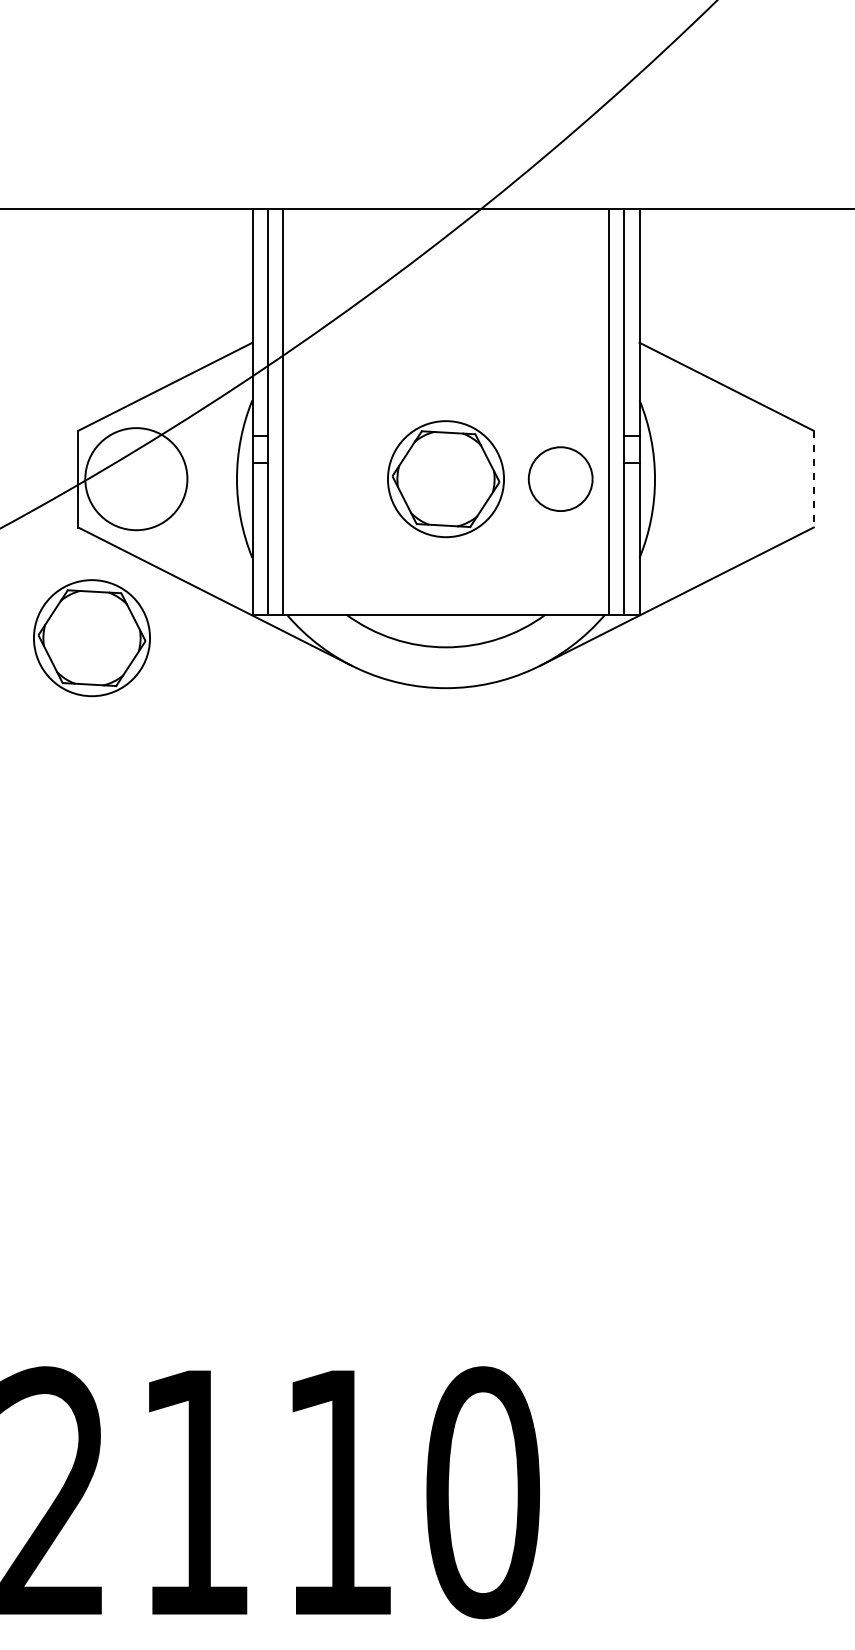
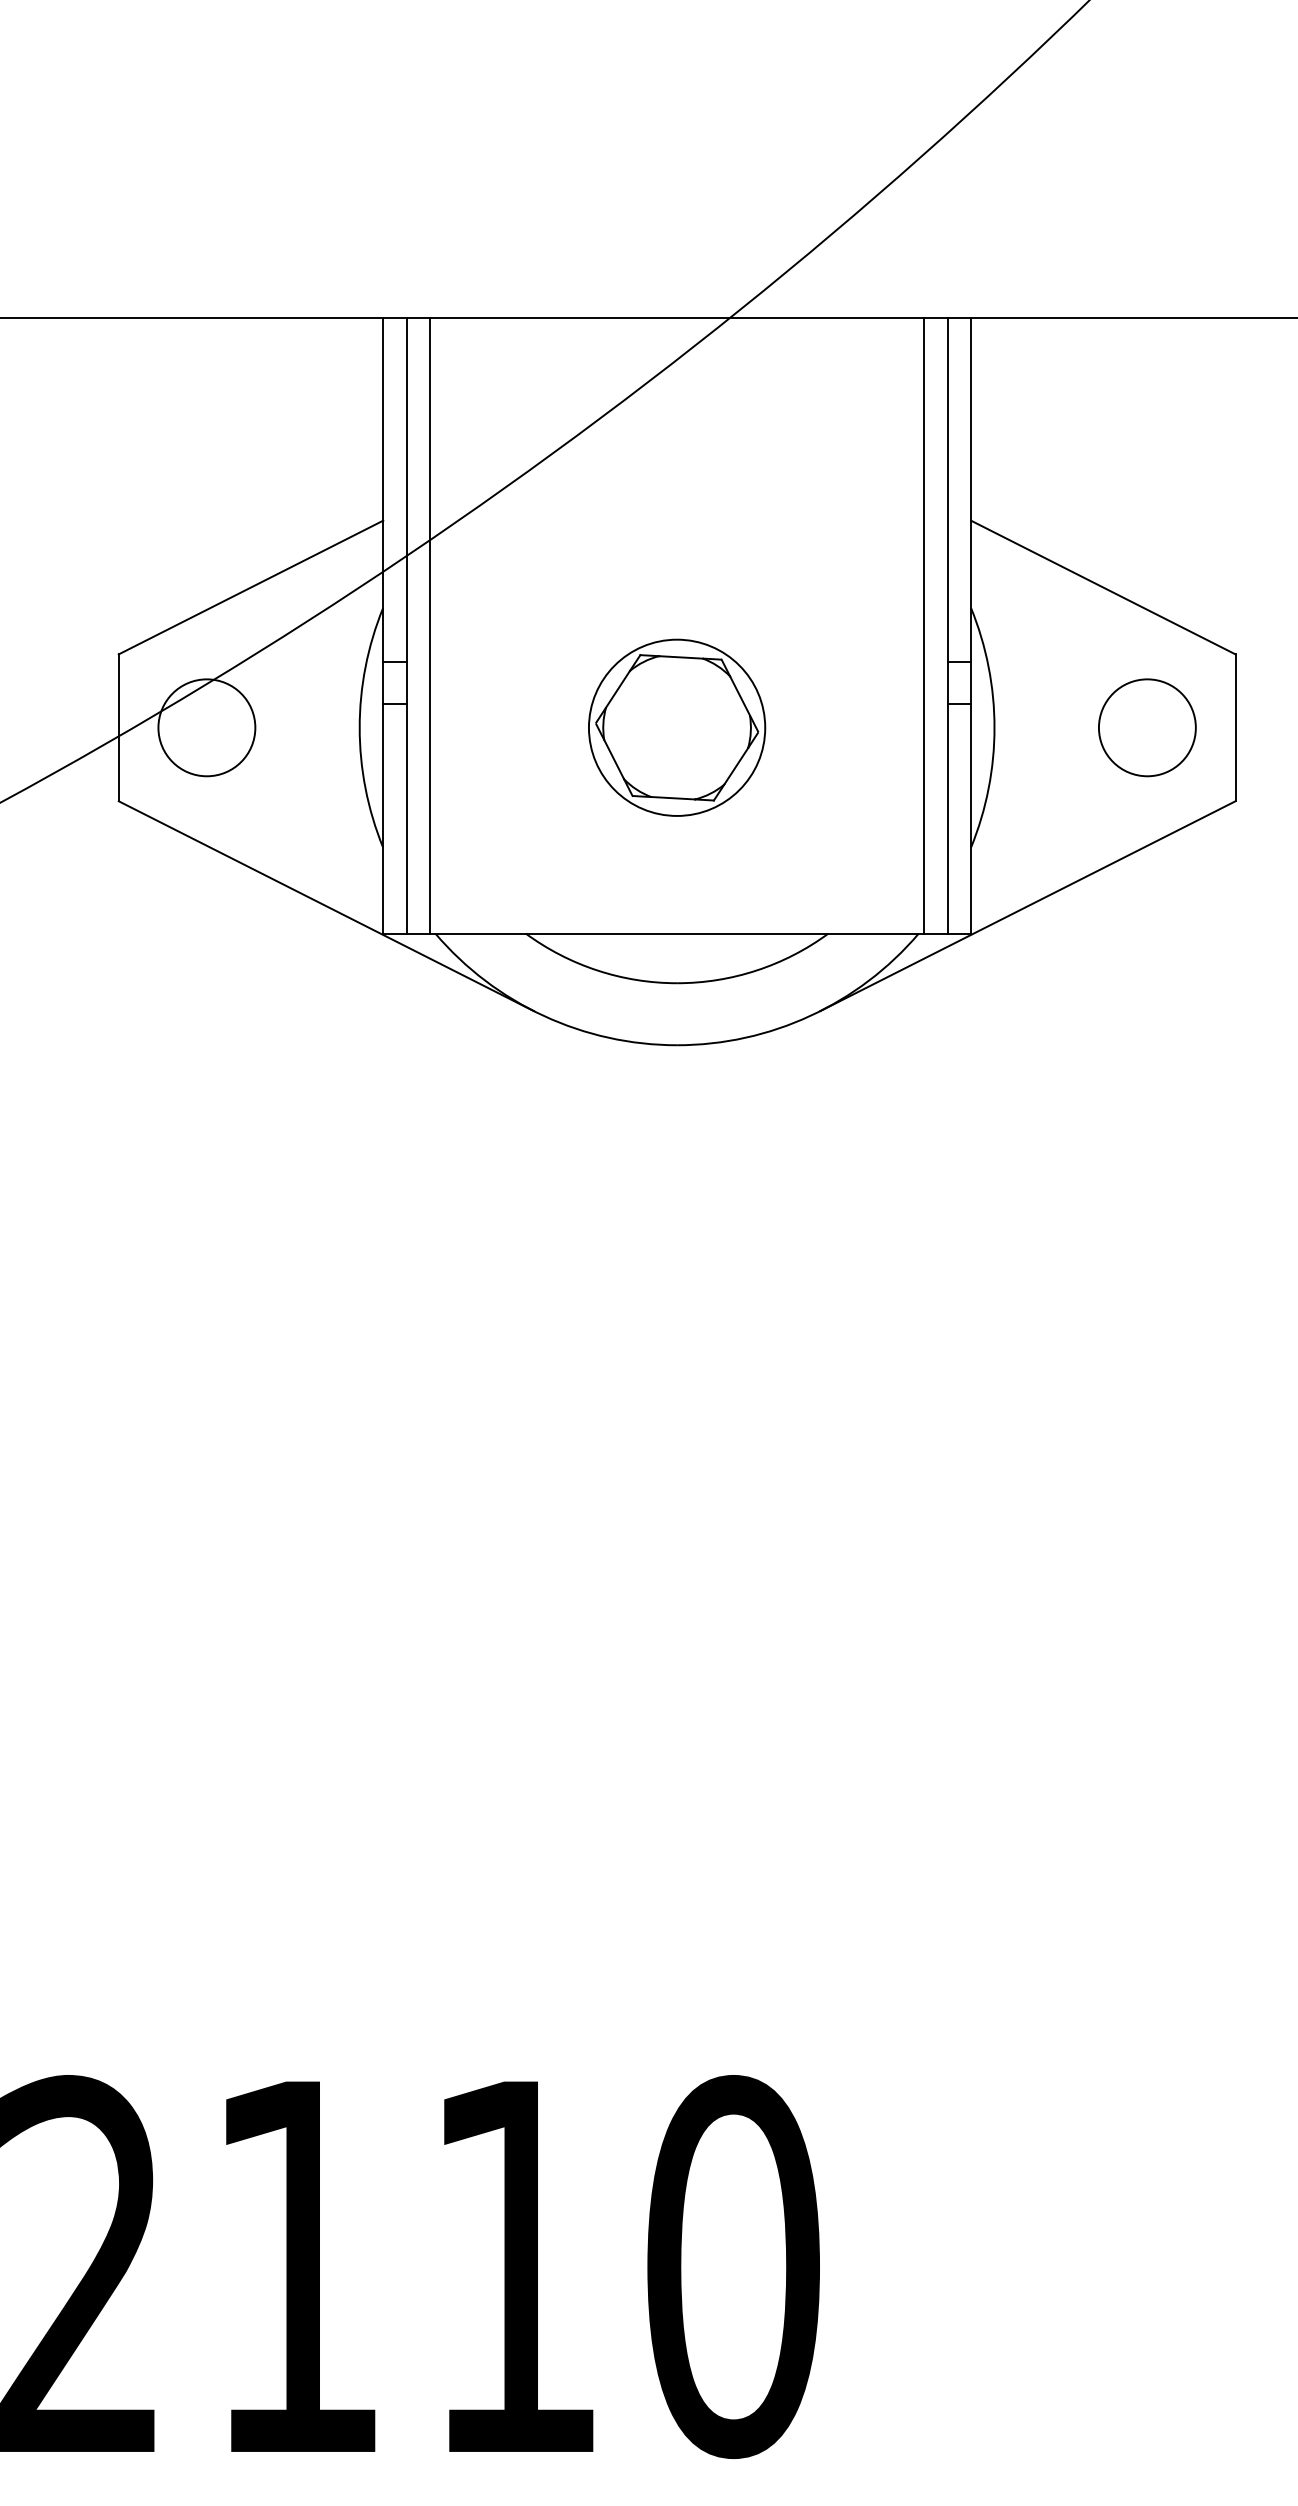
circle: (560, 478) -> (1147, 726), moved
circle: (136, 479) -> (207, 728), size x0.62
line: (813, 479) -> (1235, 728), dashed -> solid
part: (91, 638) -> (138, 969), removed

